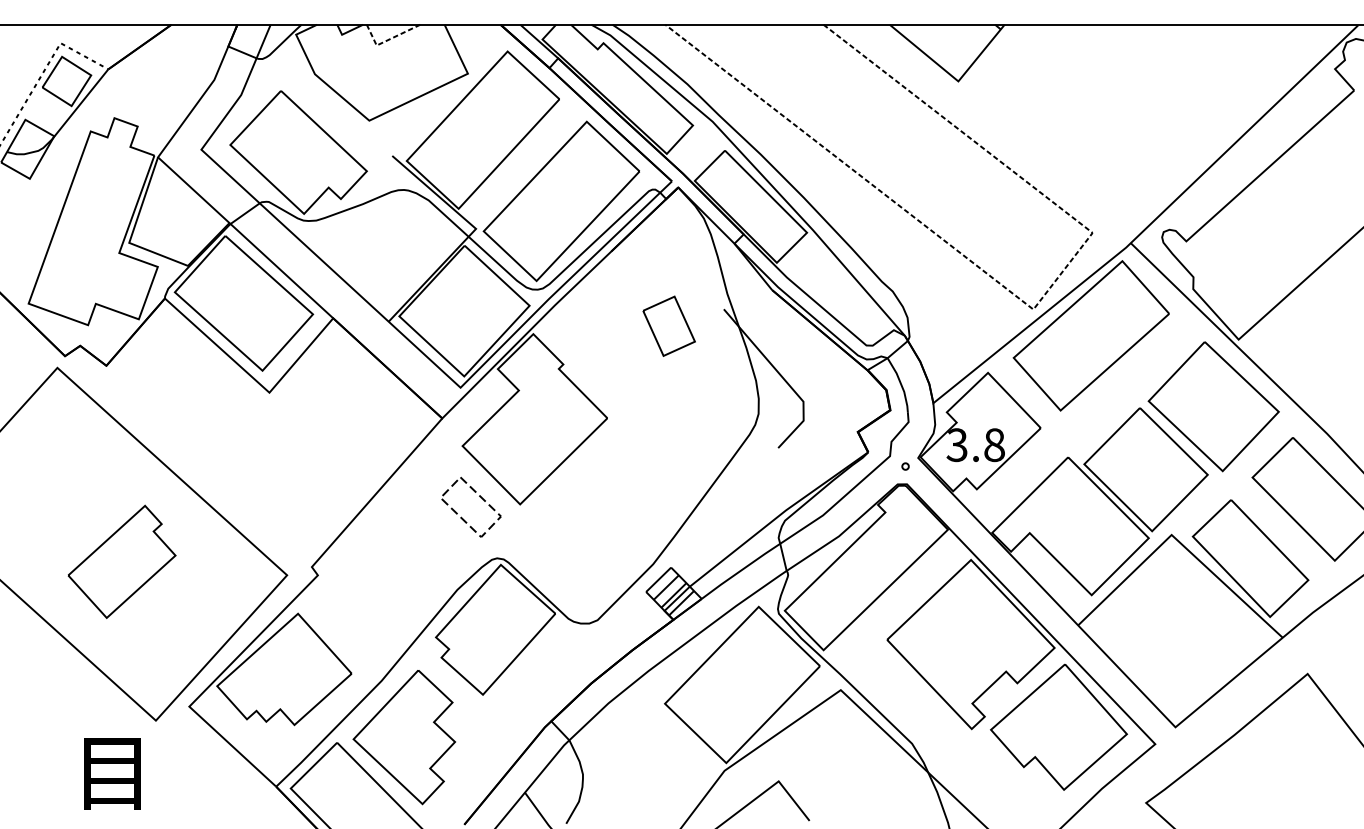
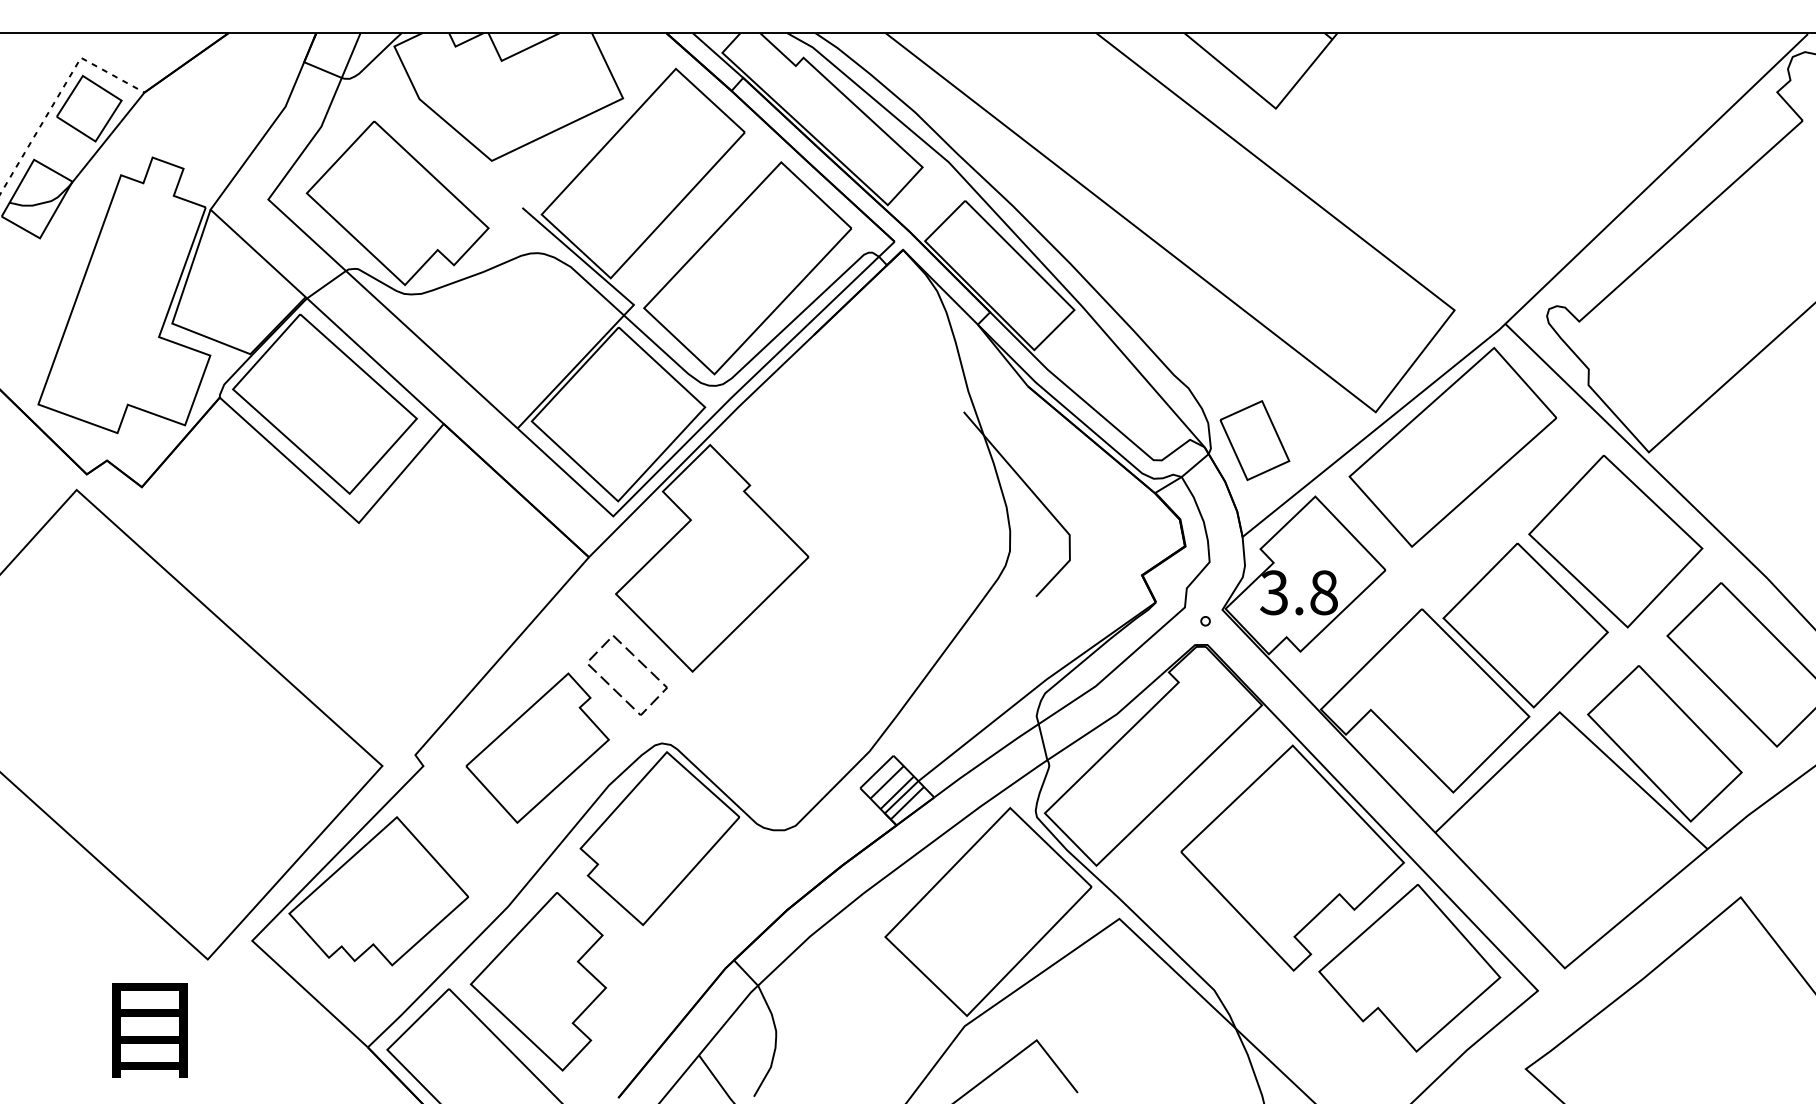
line: (387, 40) -> (515, 54), dashed -> solid
line: (1022, 301) -> (1361, 401), dashed -> solid
part: (668, 326) -> (1254, 440), moved
part: (121, 561) -> (537, 747), moved

